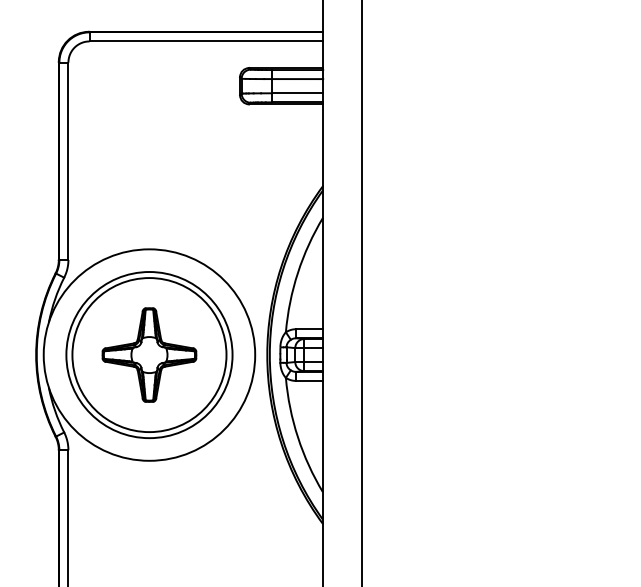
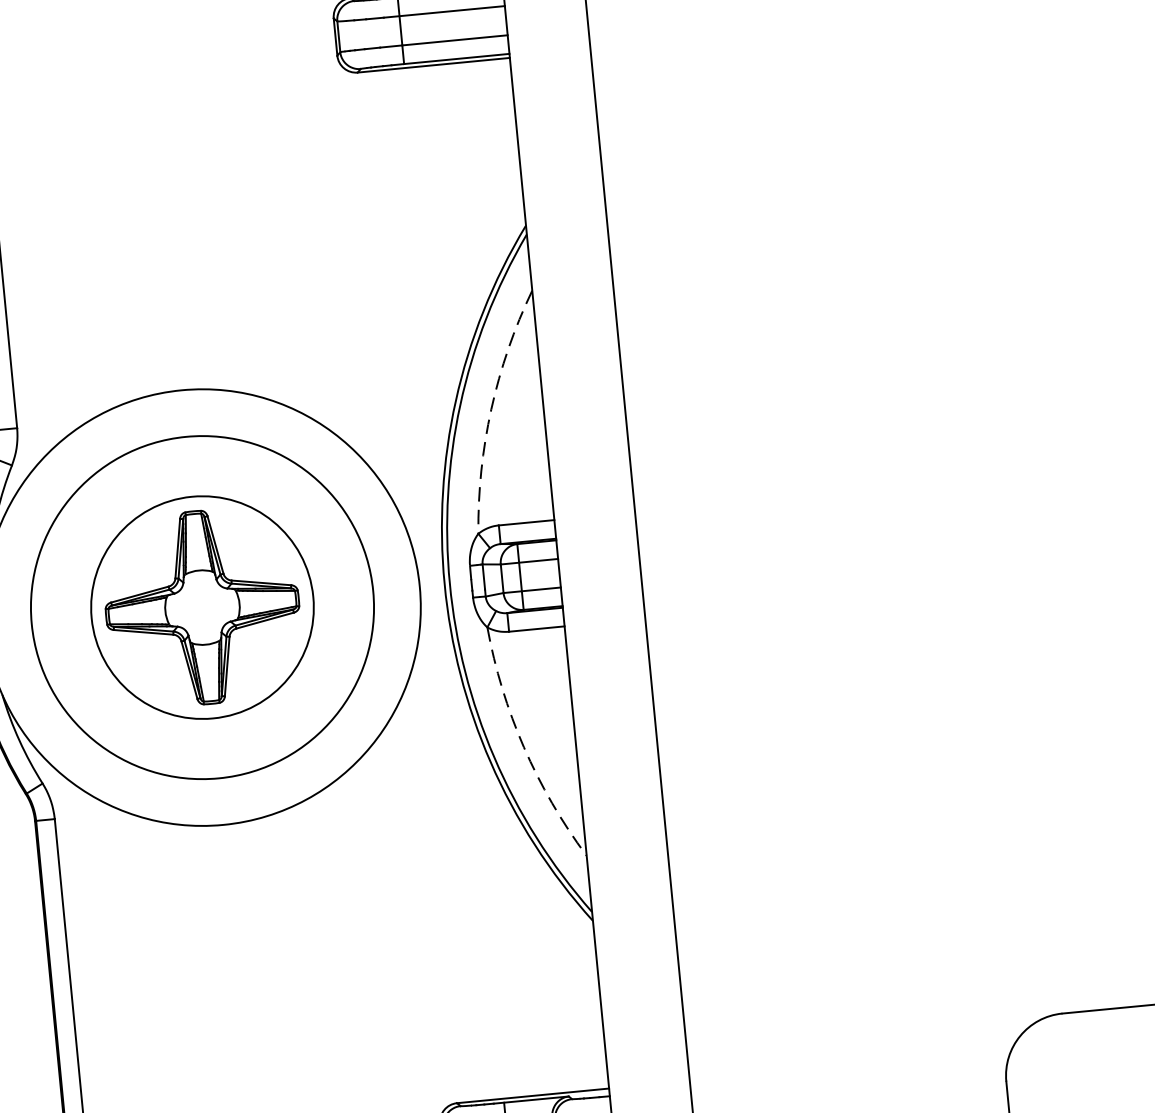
arc: (297, 272) -> (490, 408), solid -> dashed
circle: (149, 355) -> (202, 608), size x0.7
arc: (297, 437) -> (523, 747), solid -> dashed

